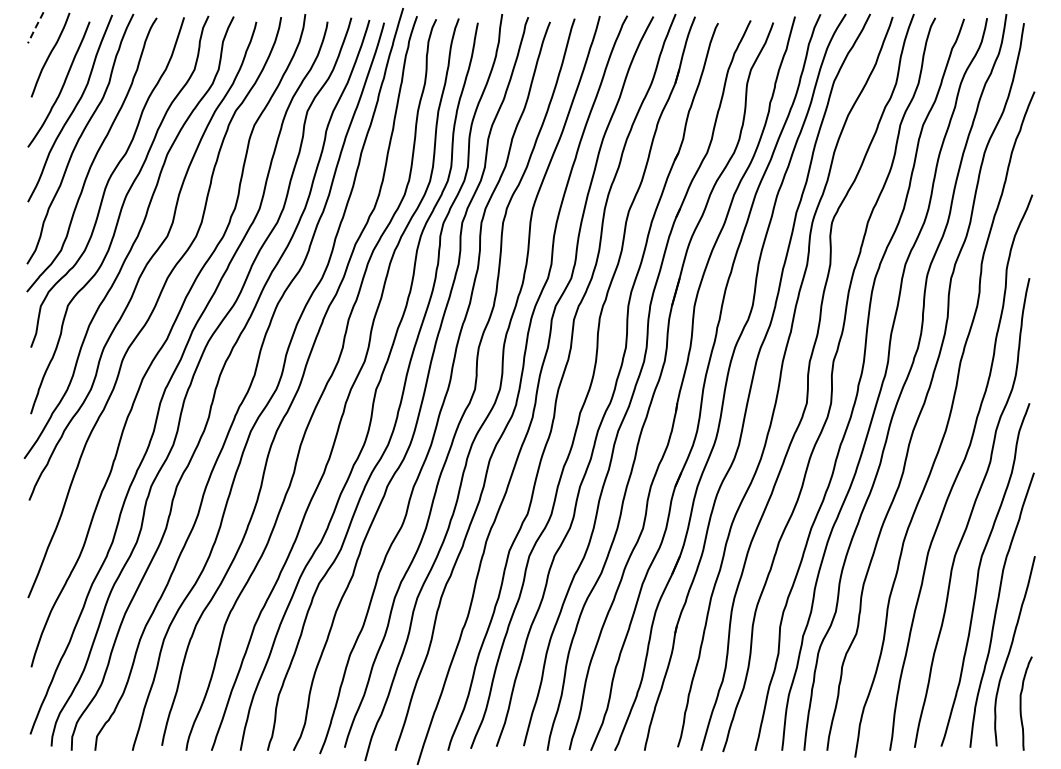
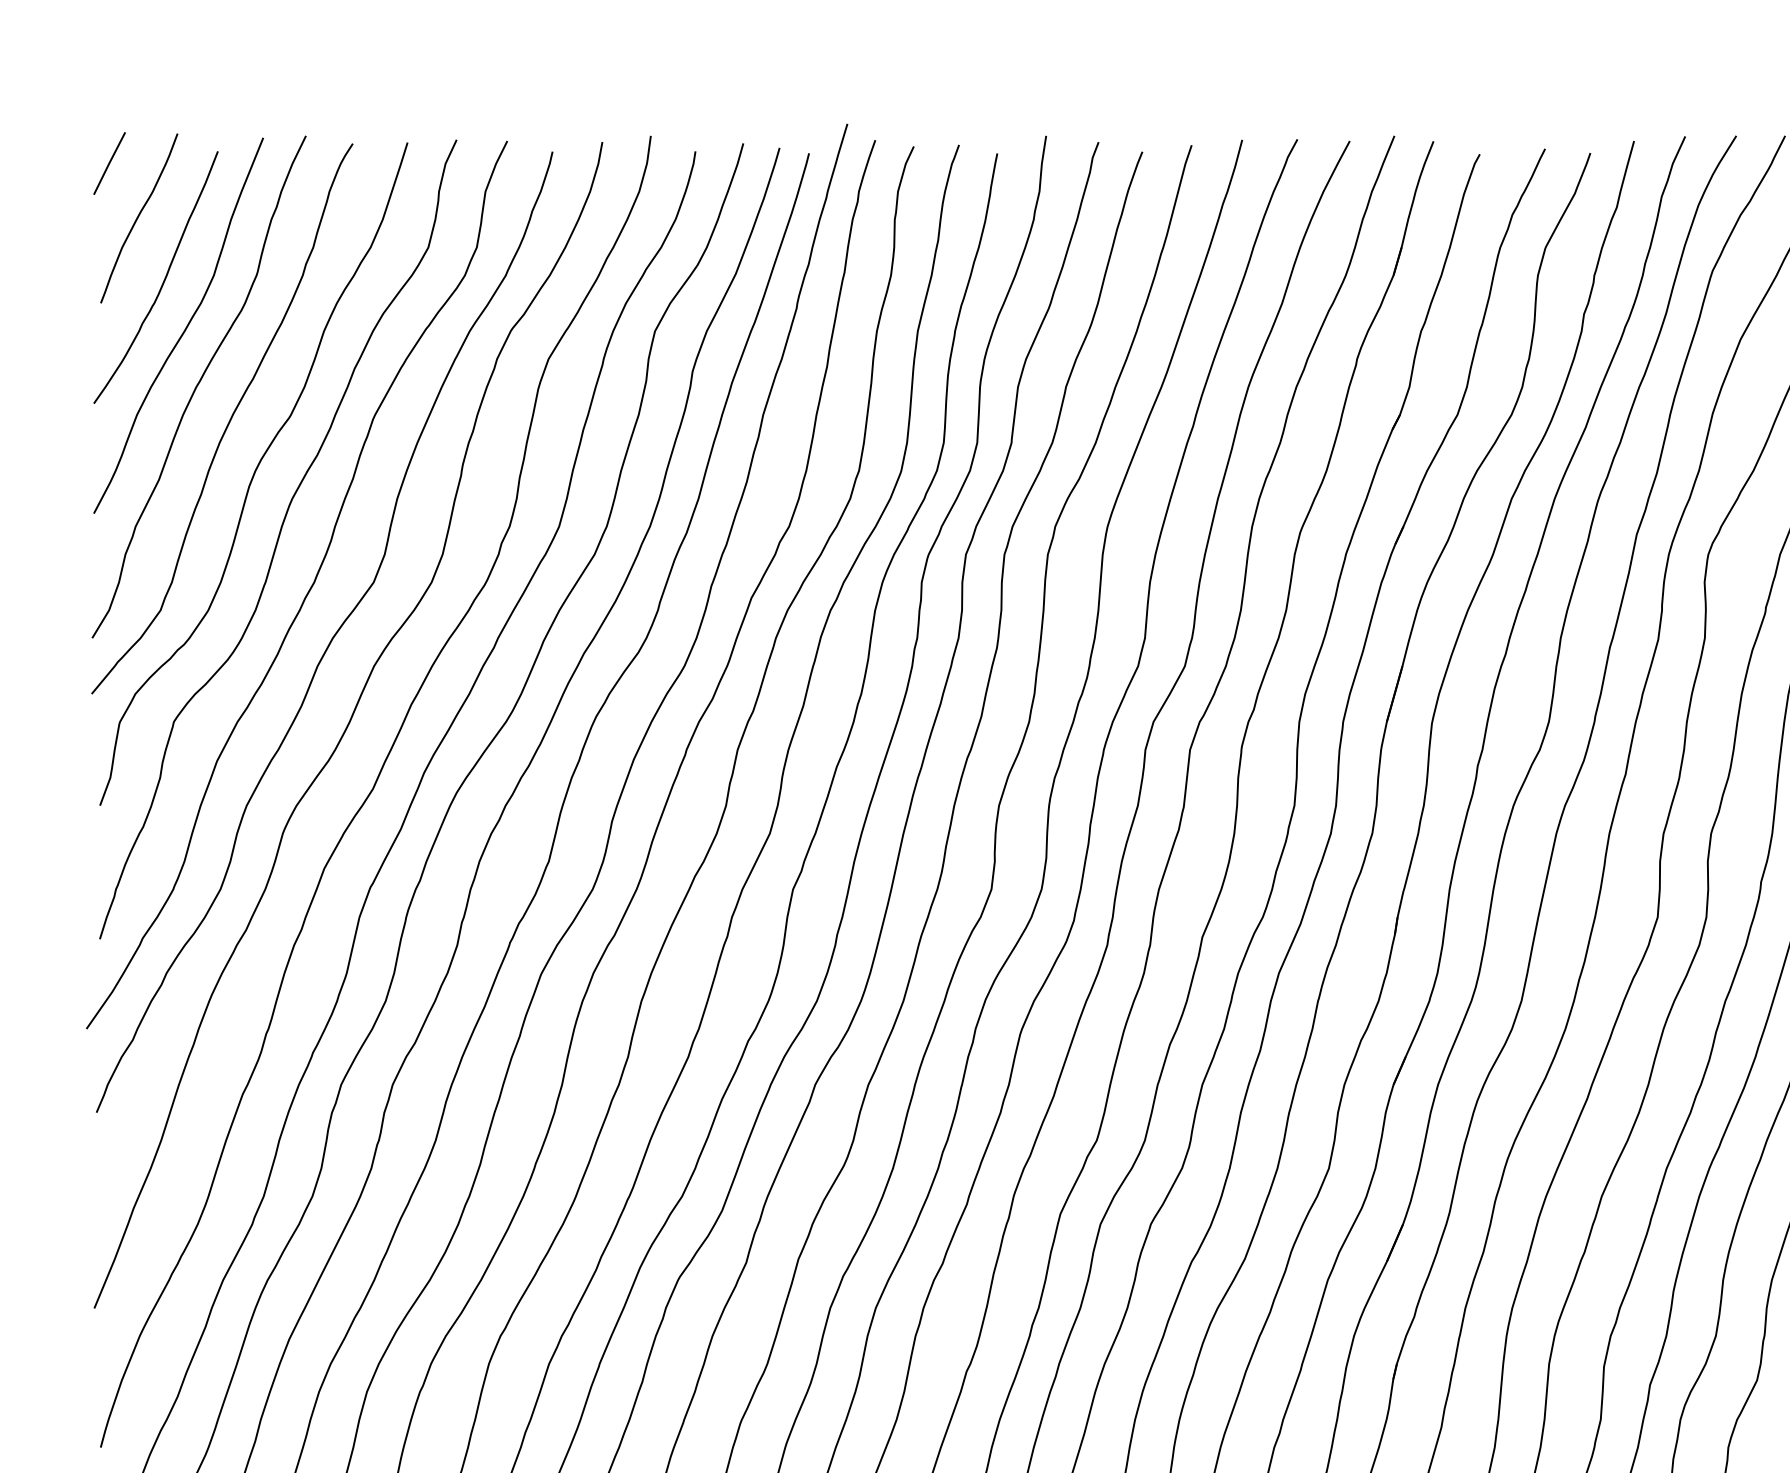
line: (35, 27) -> (109, 162), dashed -> solid

